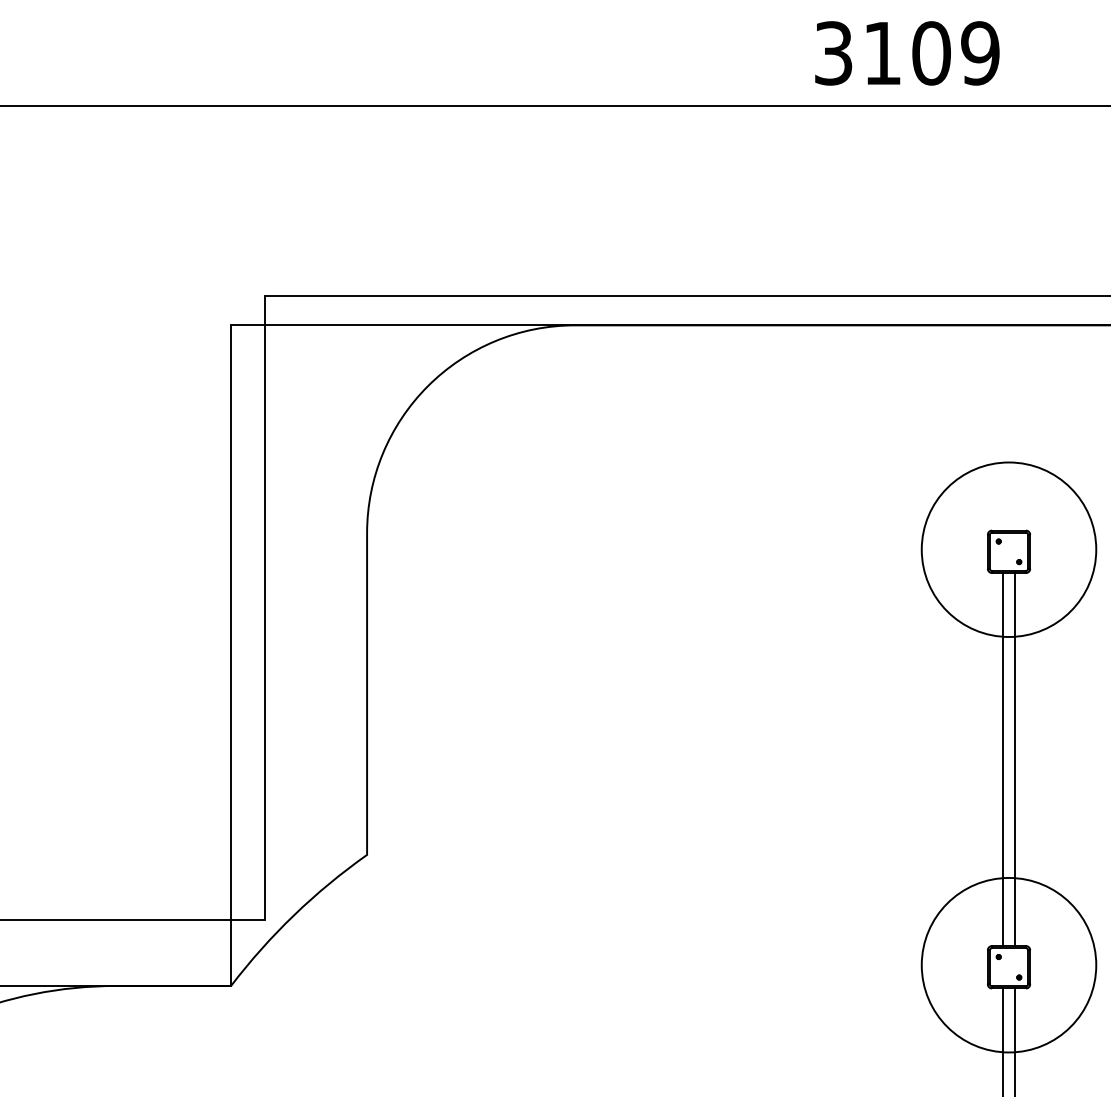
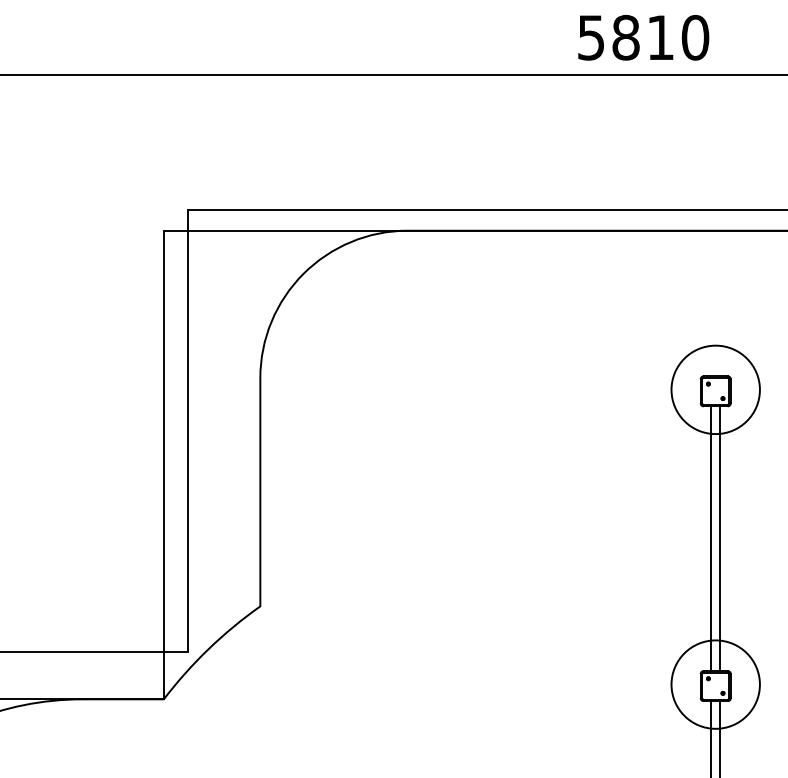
text: (907, 53) -> (643, 37), 3109 -> 5810
circle: (1008, 549) -> (715, 389), size x0.71
circle: (1008, 964) -> (715, 684), size x0.71

